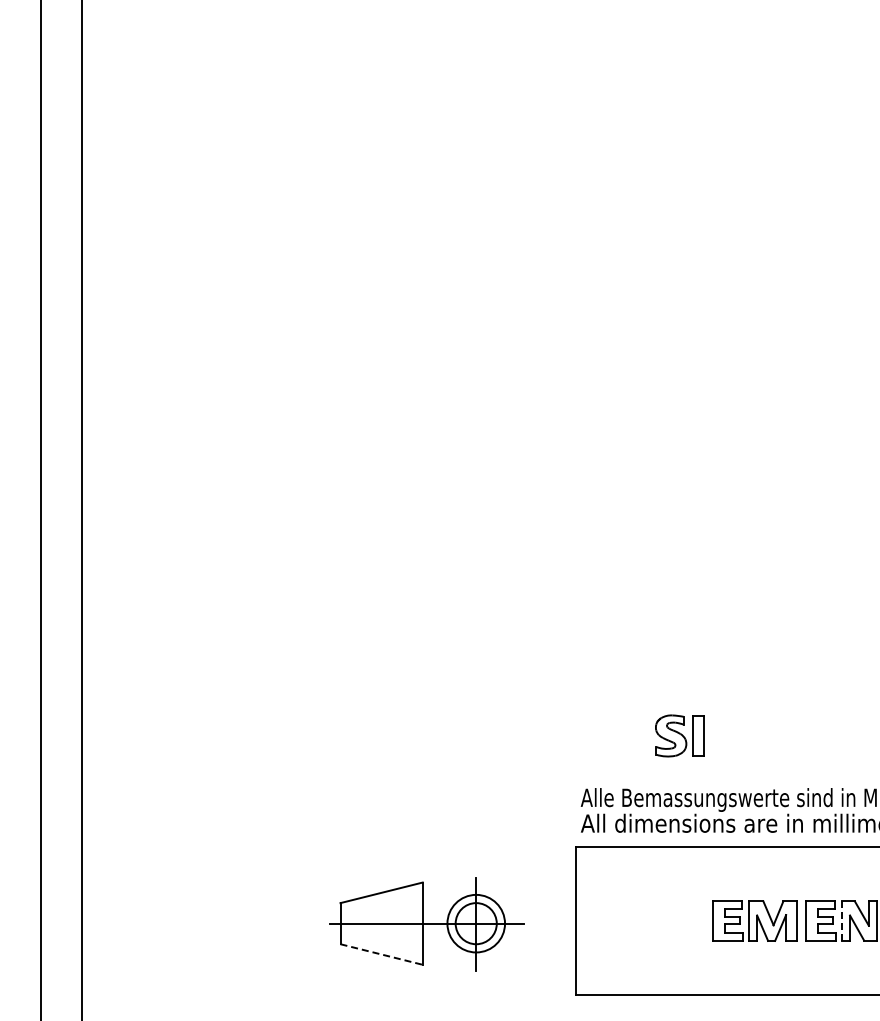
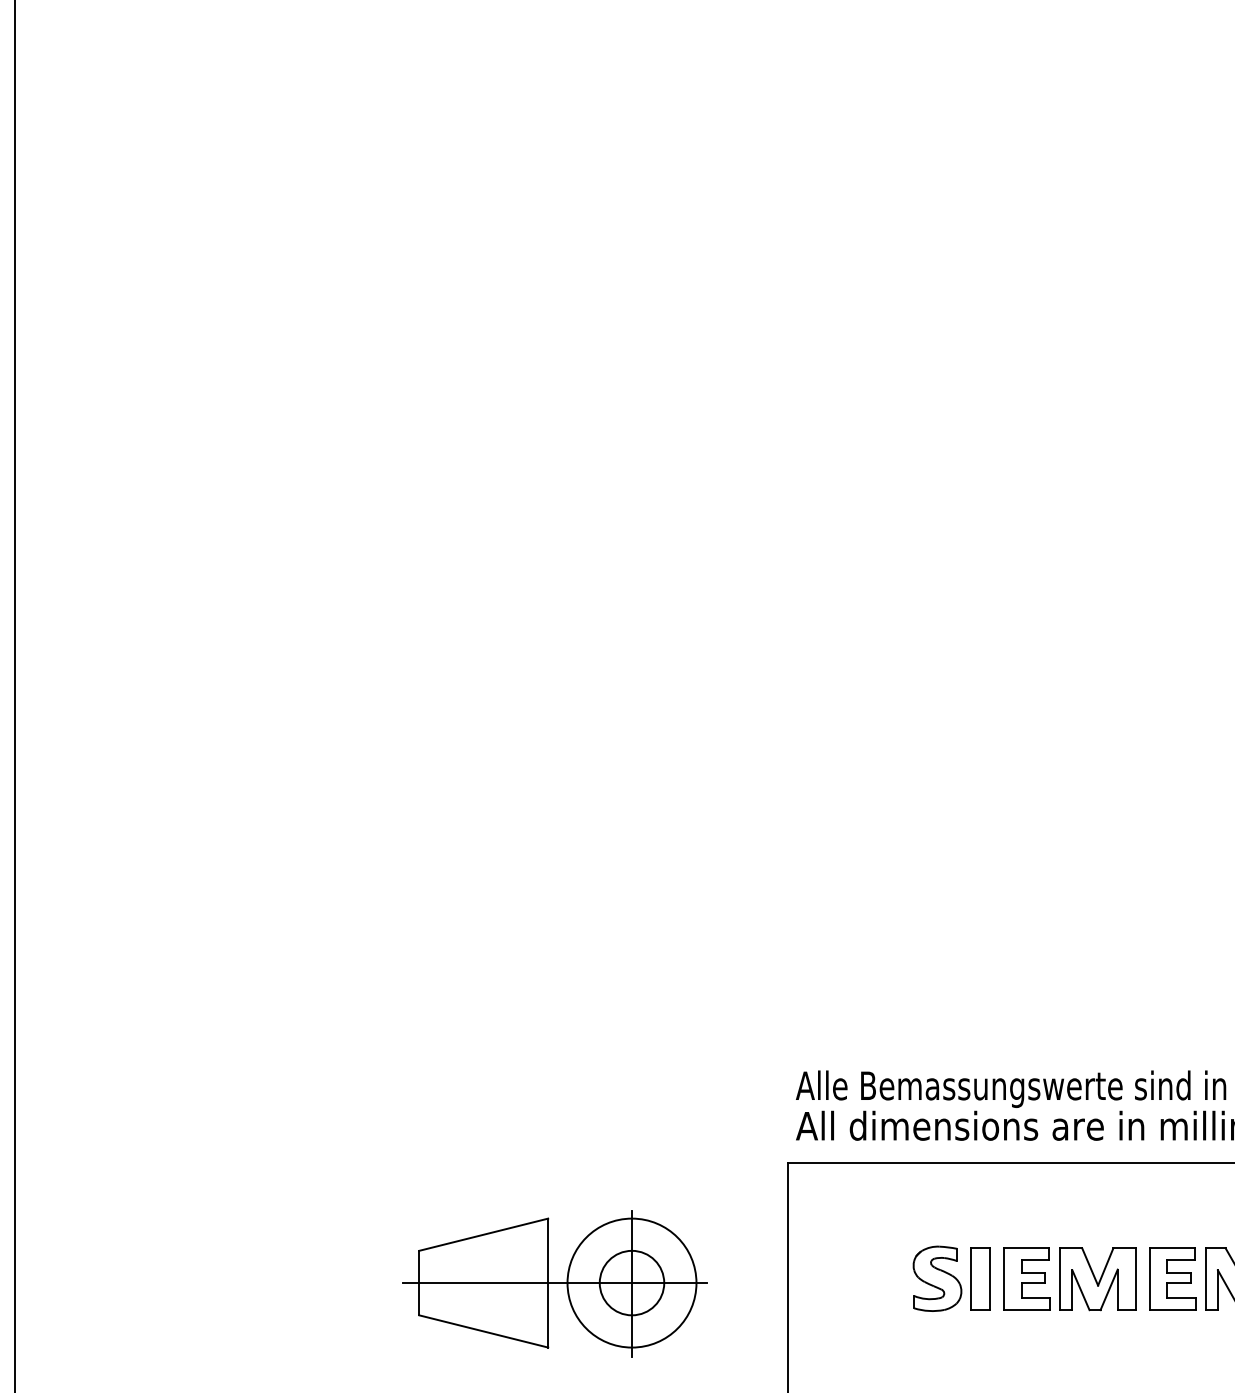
part: (679, 735) -> (950, 1278), moved
line: (842, 920) -> (1206, 1278), dashed -> solid
circle: (476, 923) -> (632, 1282), size x1.43
line: (382, 954) -> (485, 1331), dashed -> solid

